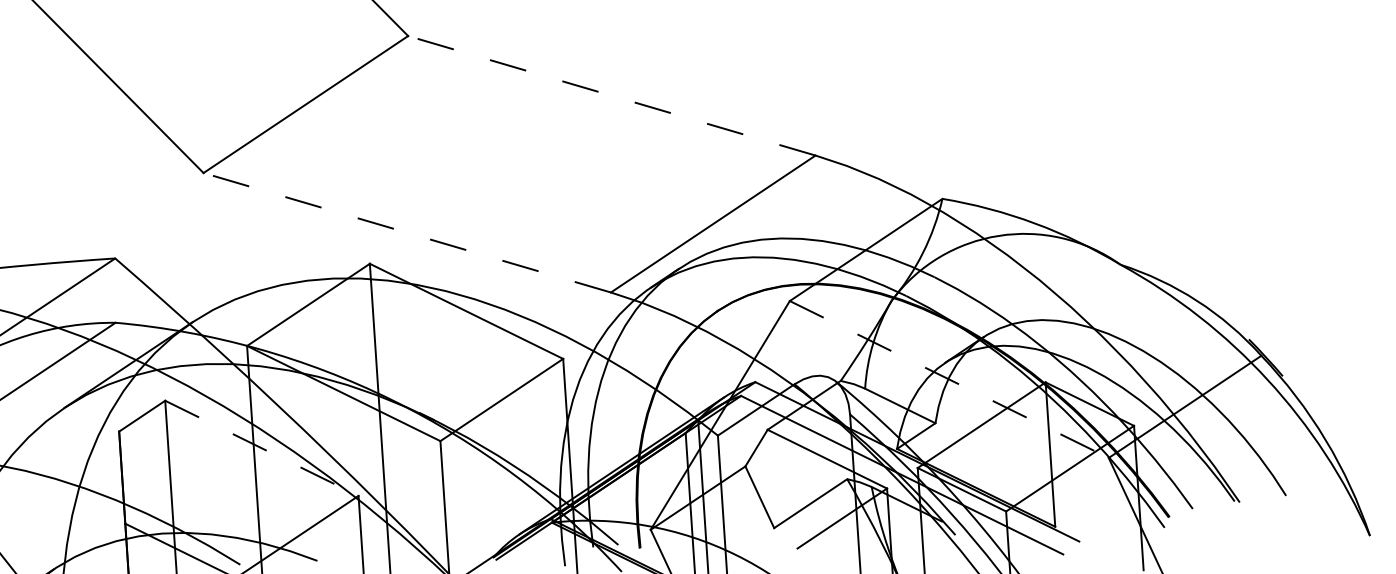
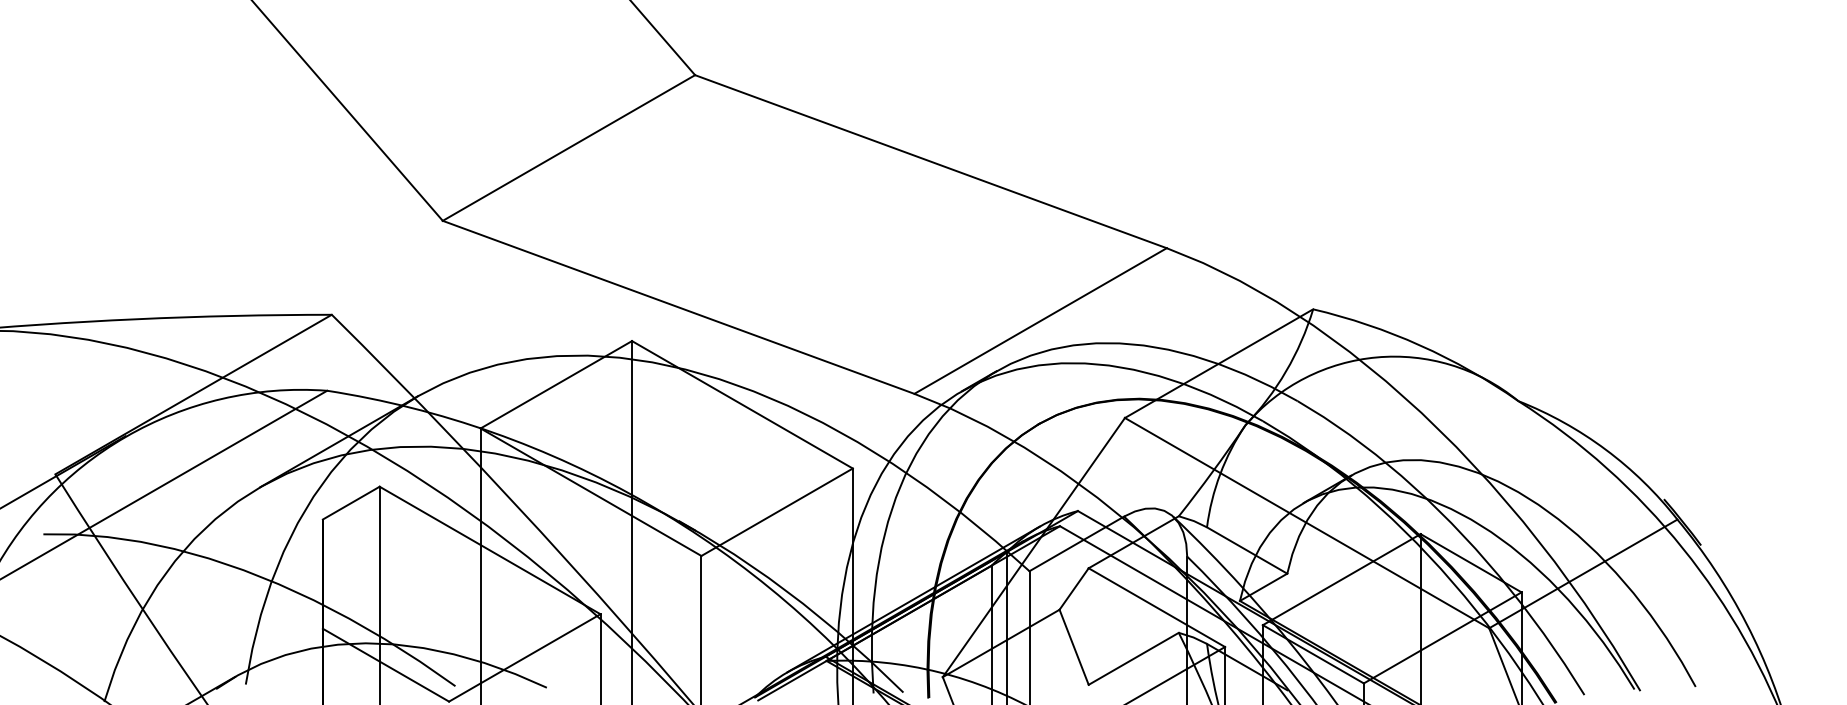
line: (611, 95) -> (930, 161), dashed -> solid
line: (407, 232) -> (678, 307), dashed -> solid
line: (949, 379) -> (1307, 523), dashed -> solid
line: (262, 448) -> (490, 550), dashed -> solid

